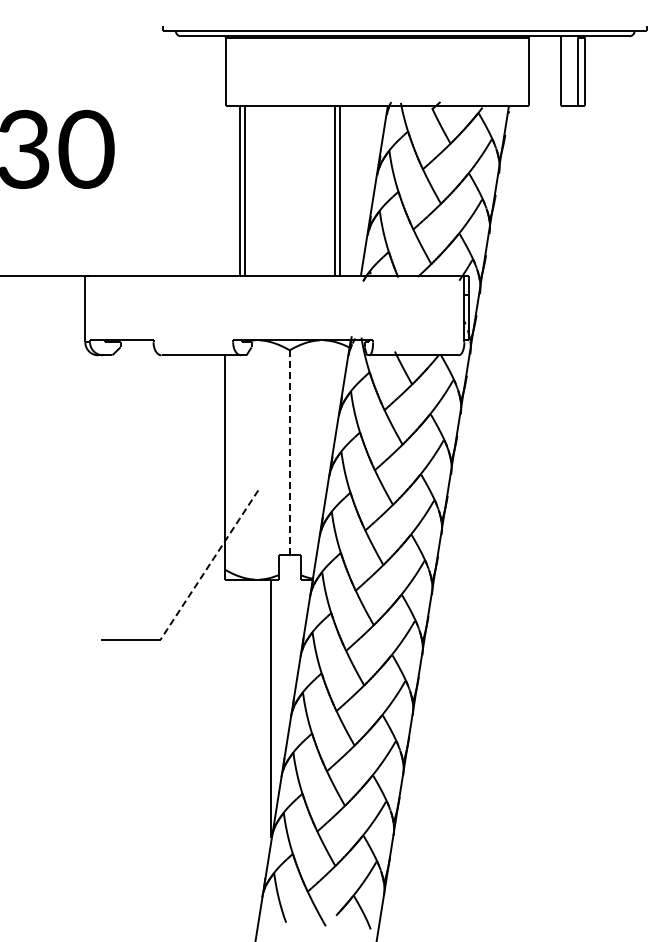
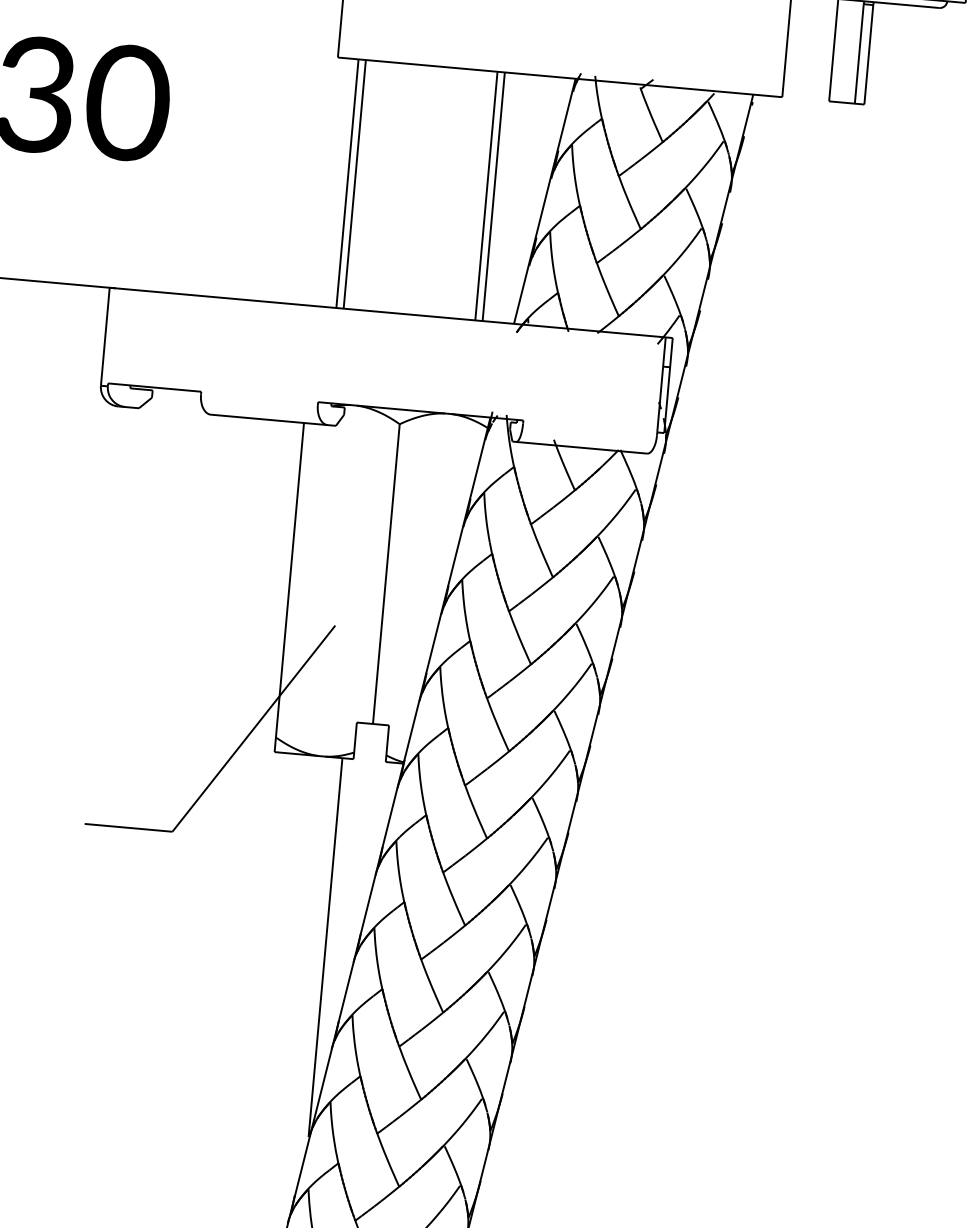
line: (289, 452) -> (386, 574), dashed -> solid
line: (209, 565) -> (253, 729), dashed -> solid

